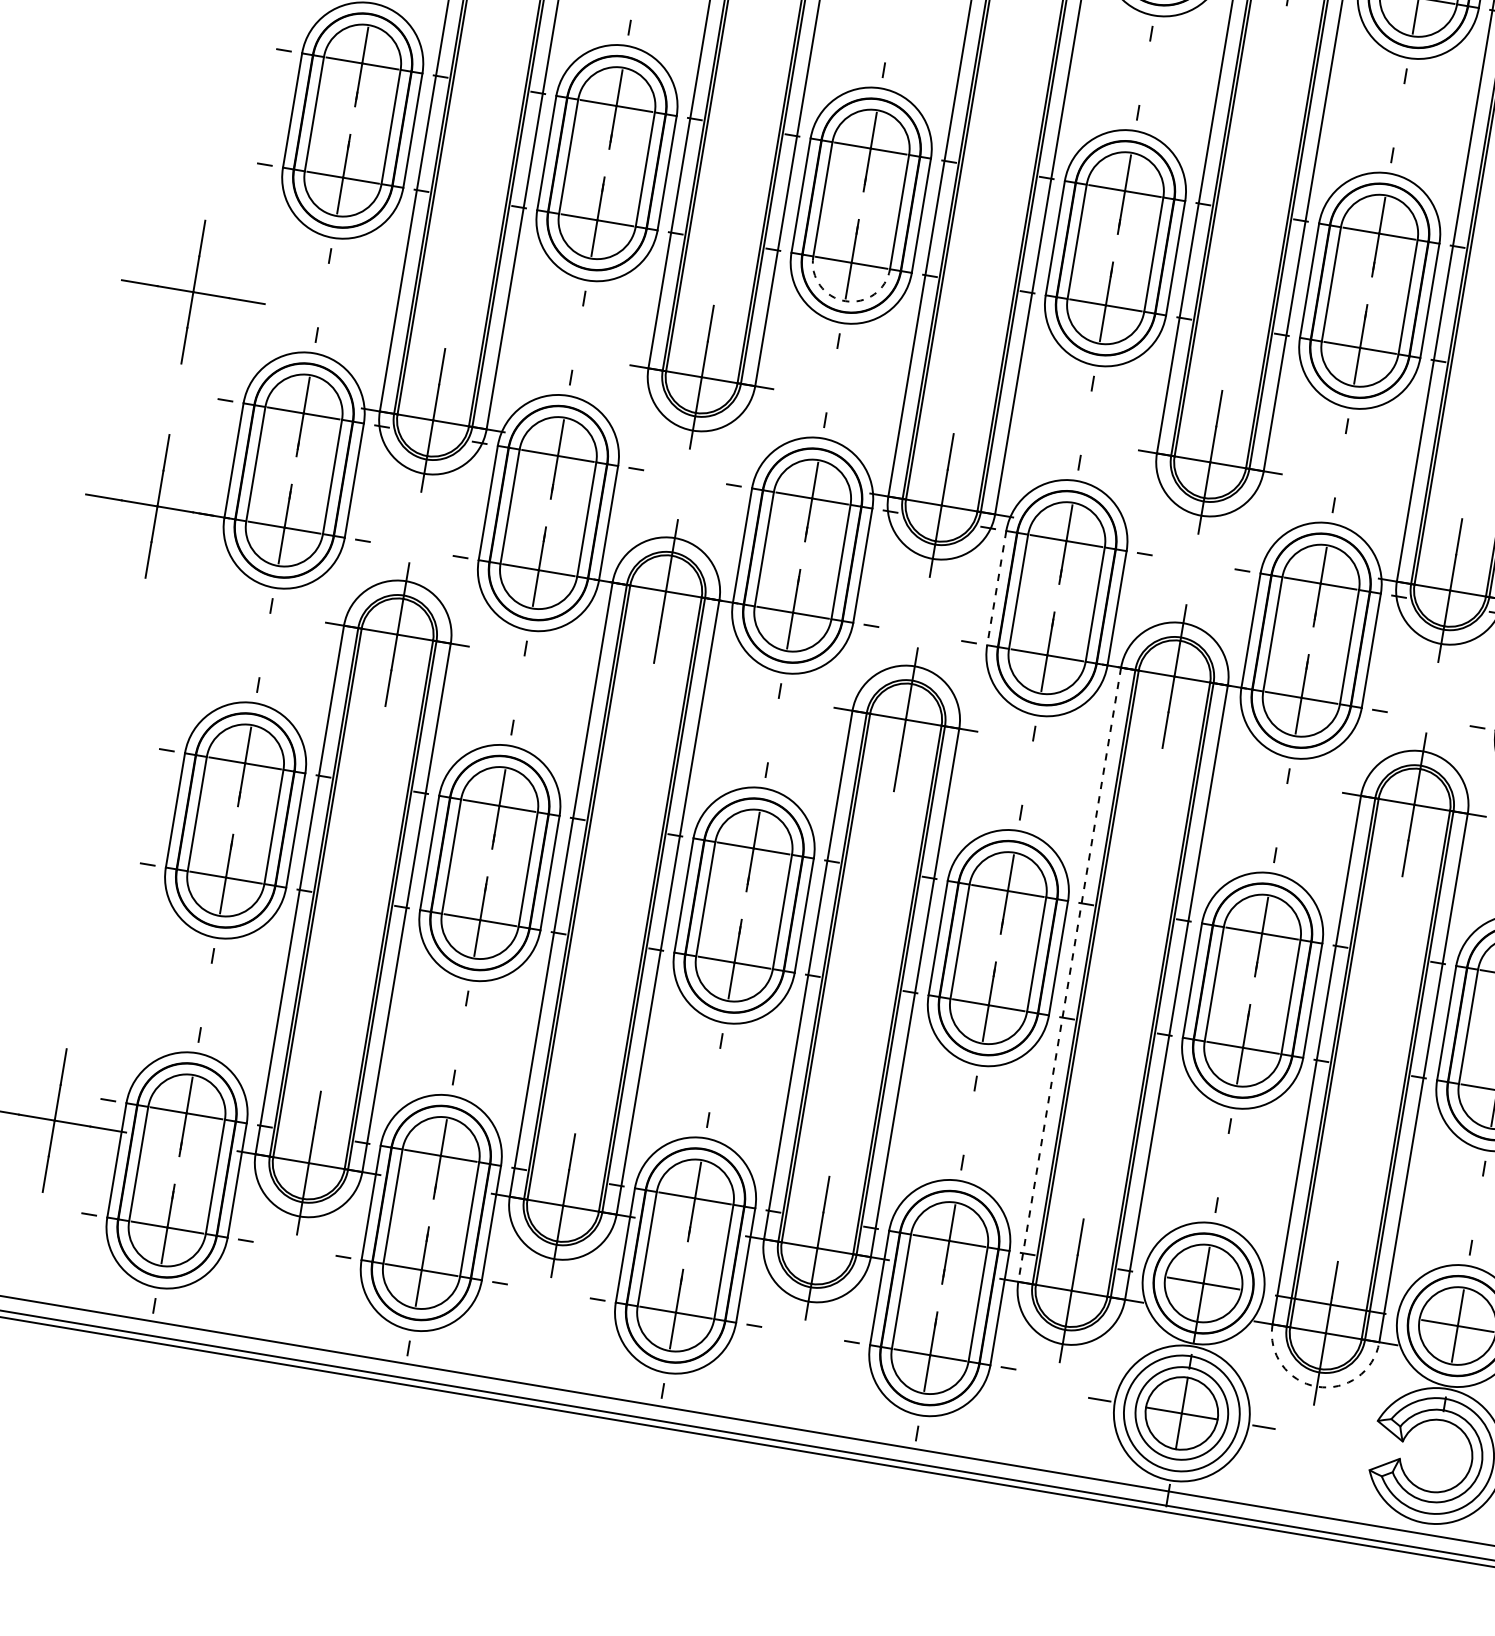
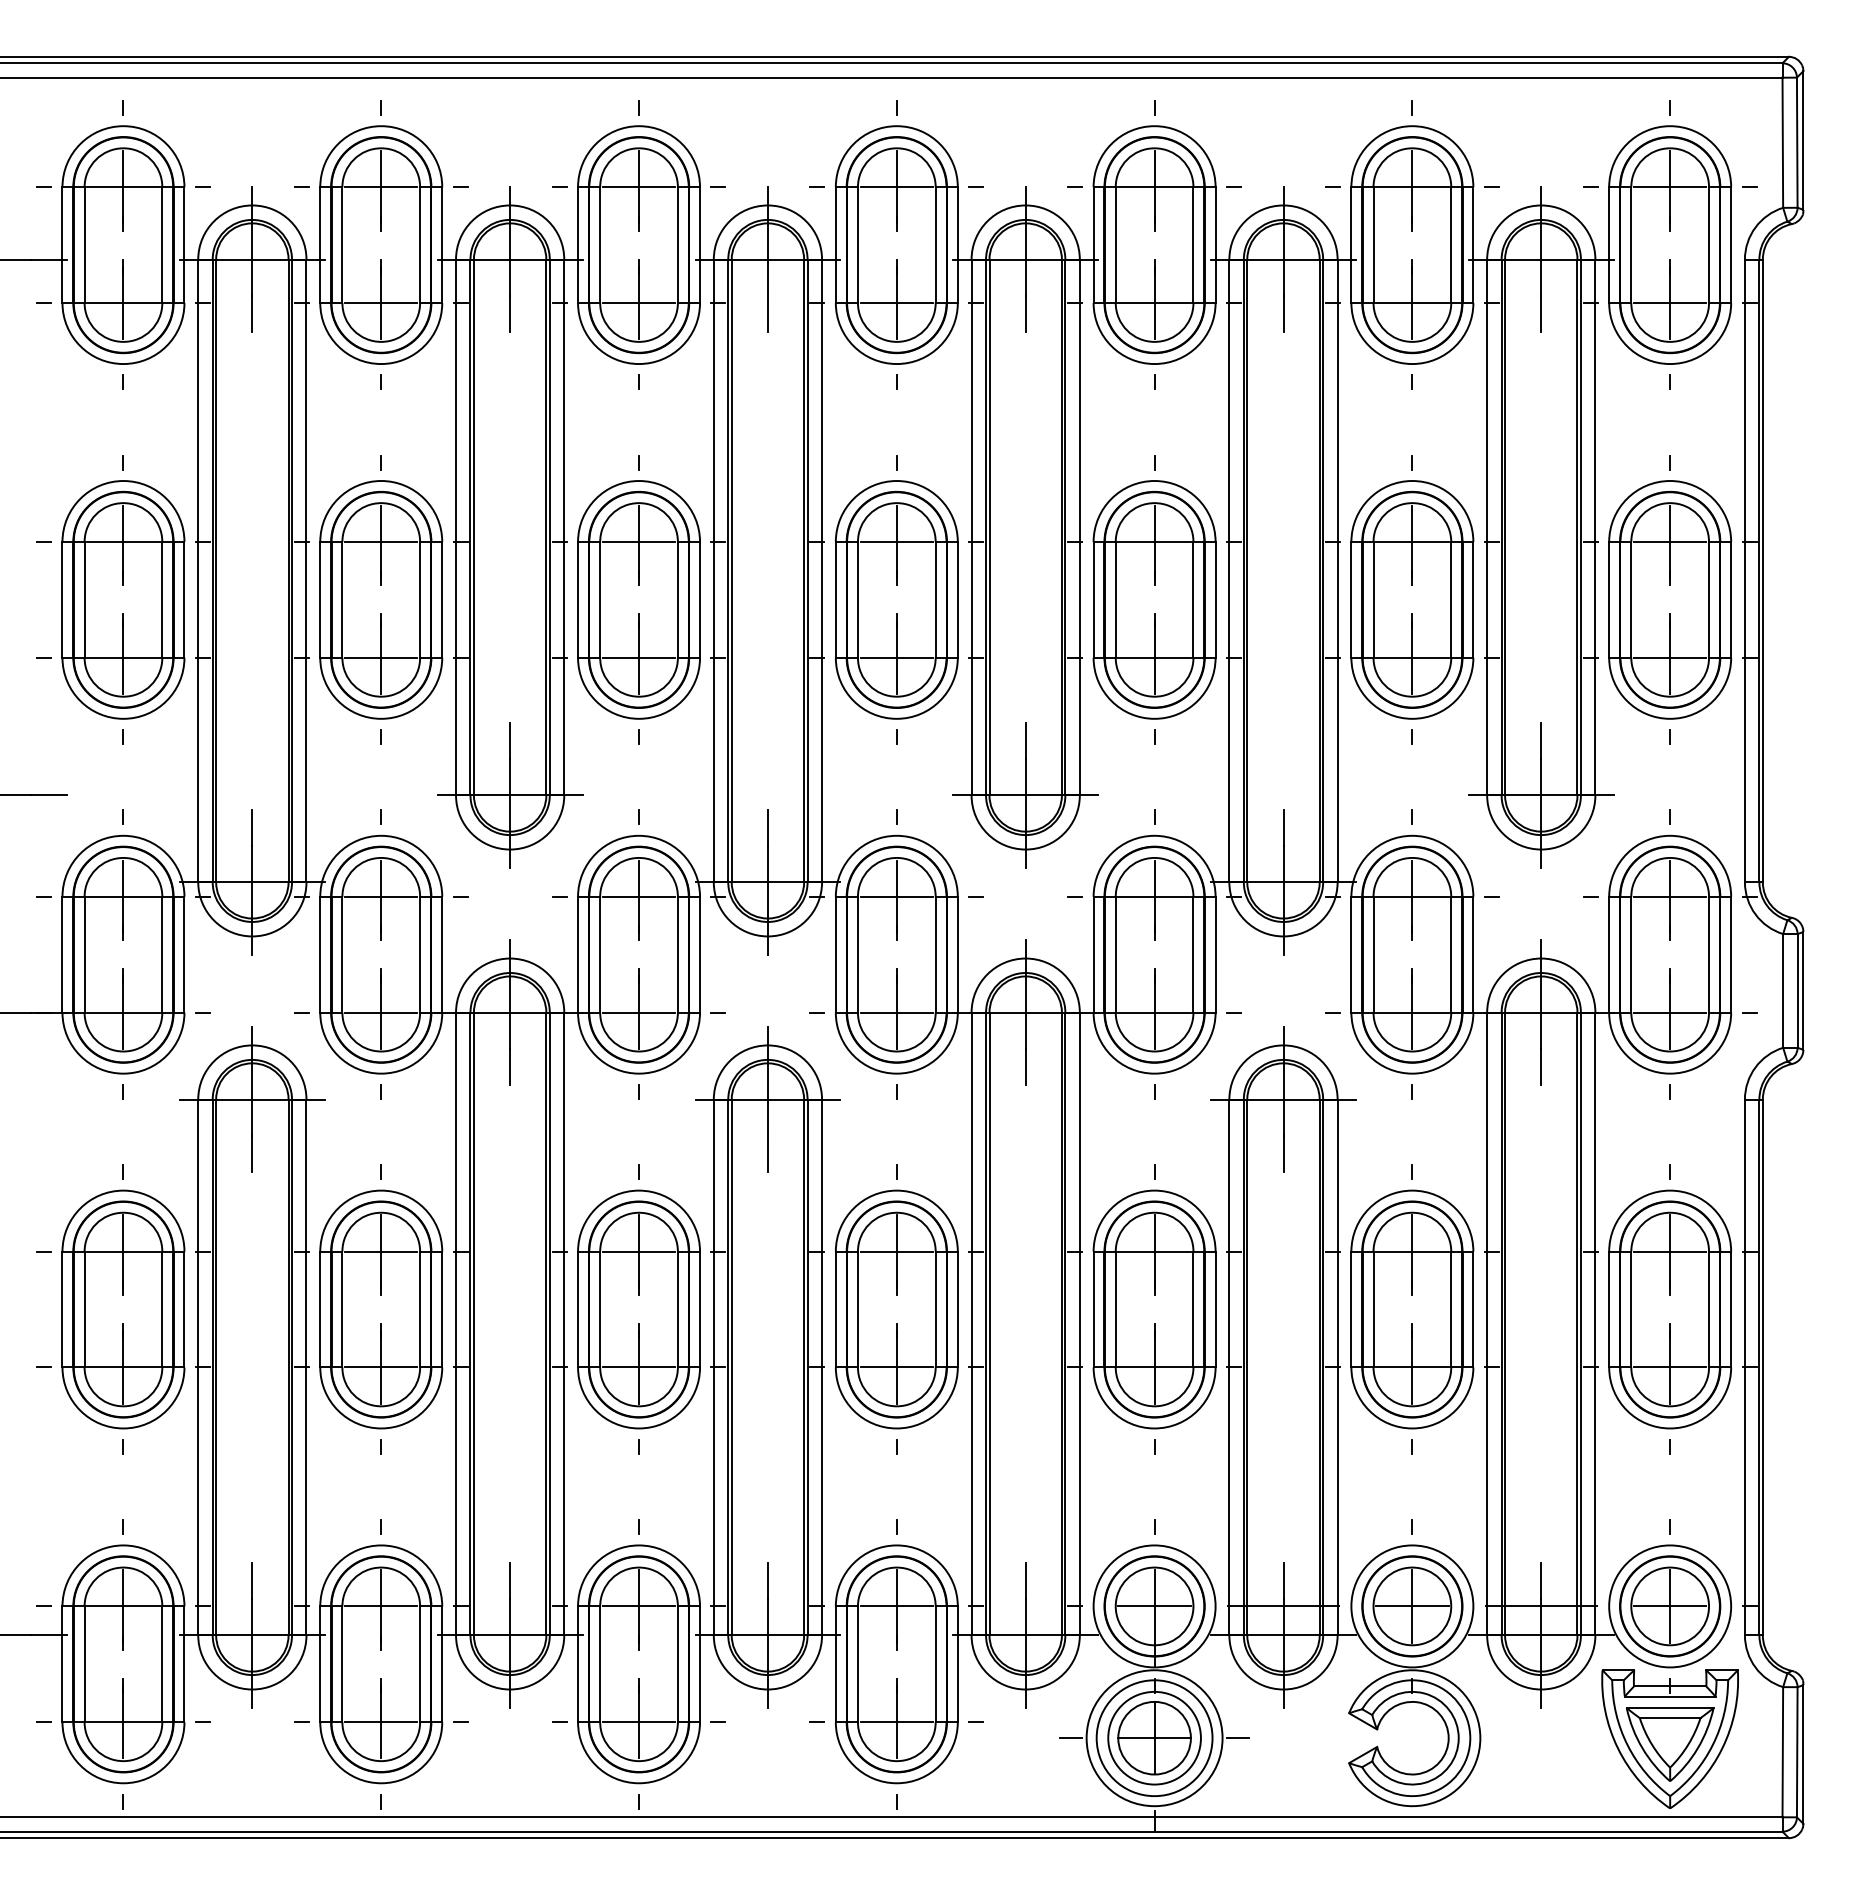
arc: (845, 301) -> (639, 696), dashed -> solid
line: (996, 587) -> (835, 954), dashed -> solid
line: (1069, 975) -> (971, 1324), dashed -> solid
arc: (1317, 1386) -> (1283, 1689), dashed -> solid

